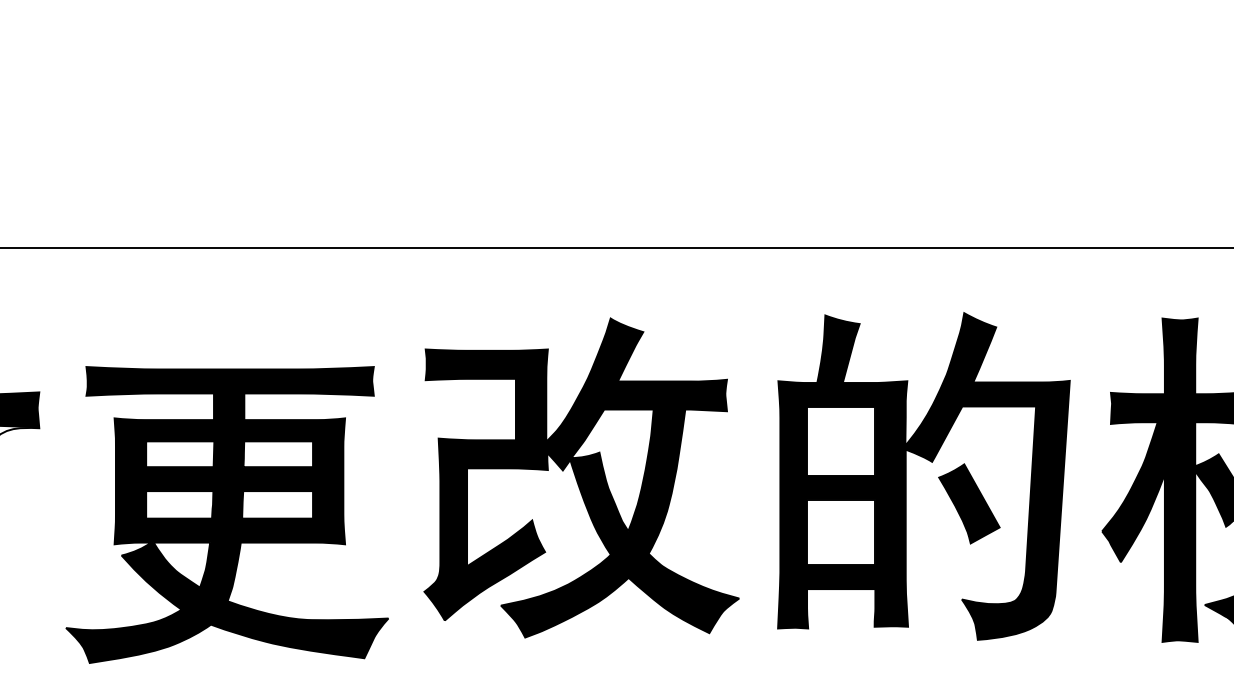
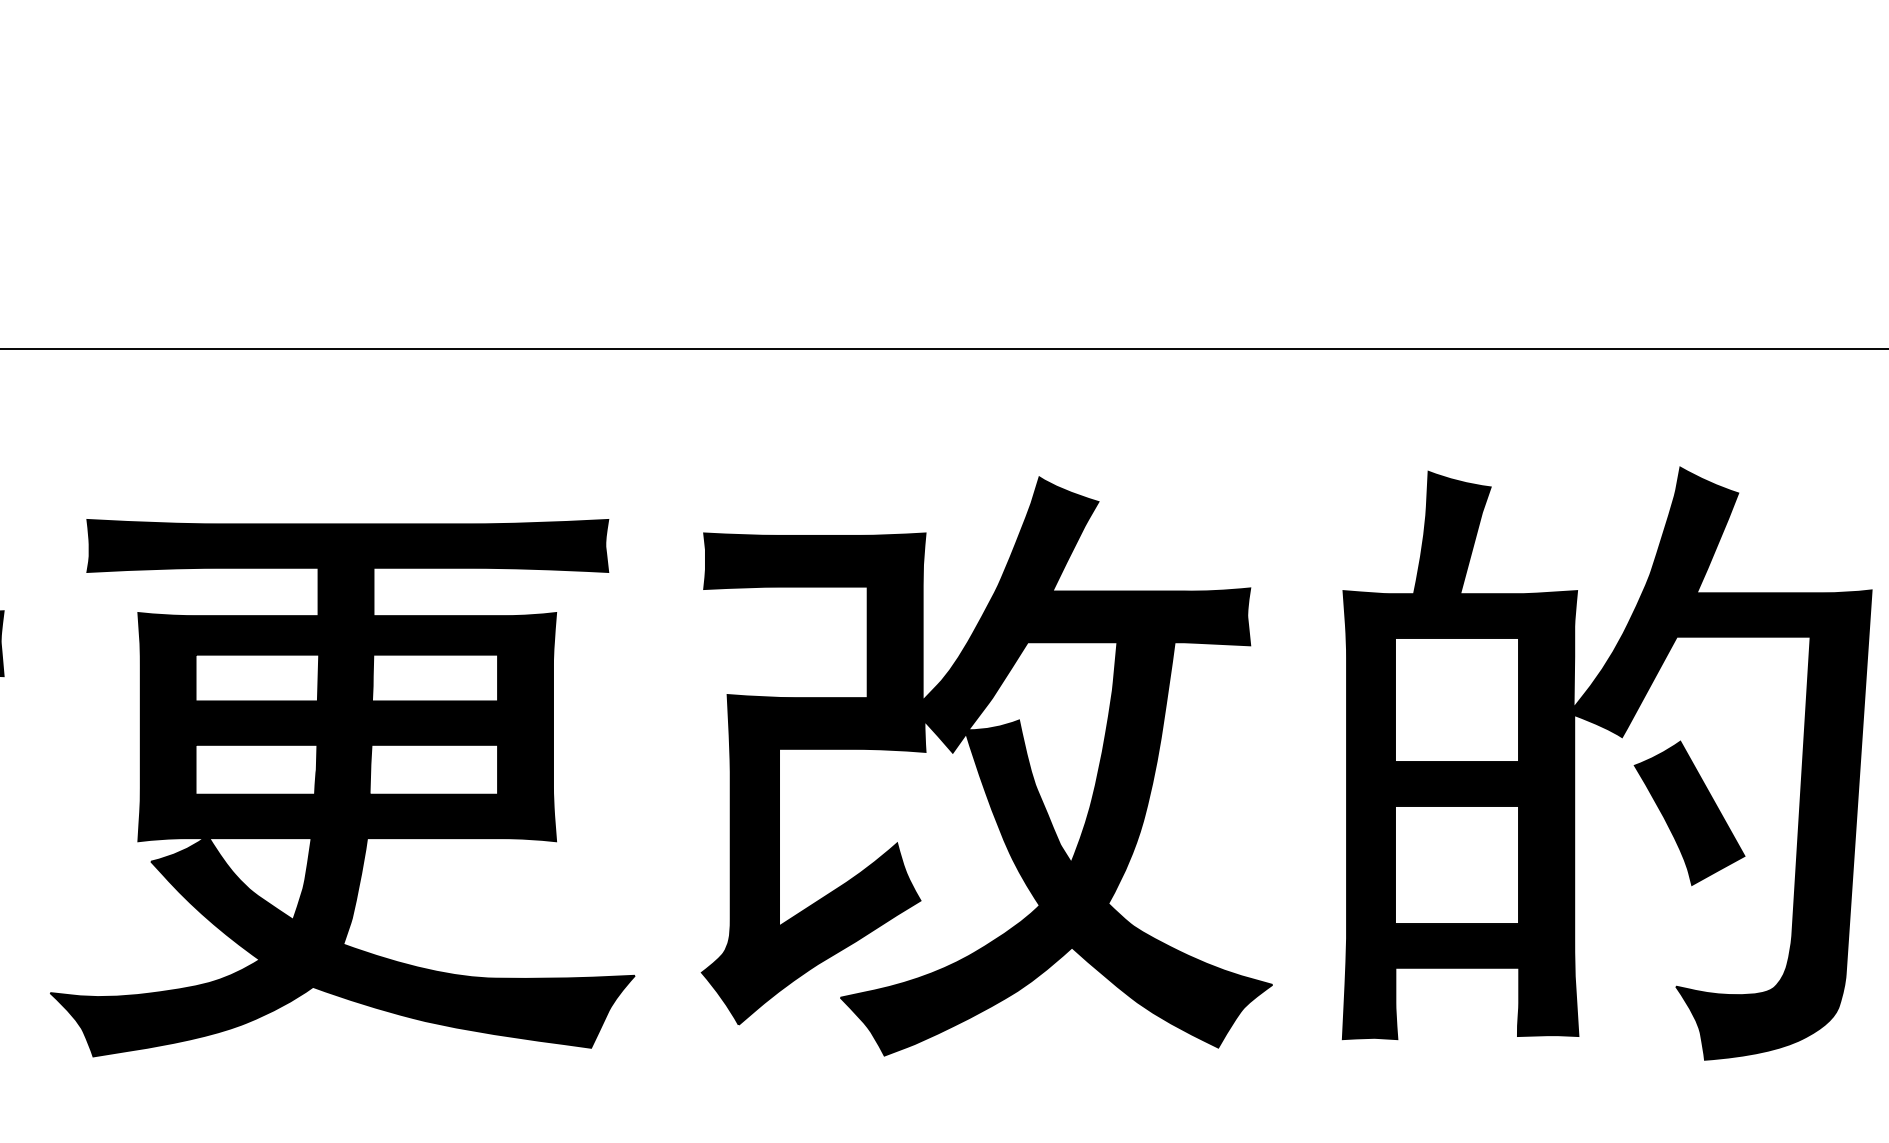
part: (226, 514) -> (341, 787), moved

